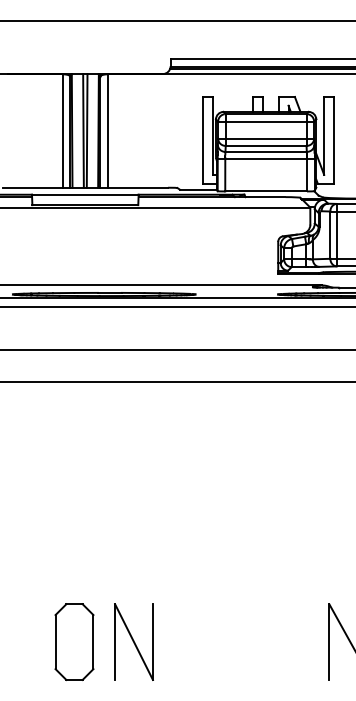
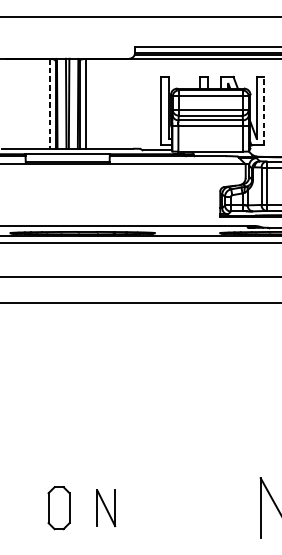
line: (62, 131) -> (49, 104), solid -> dashed
line: (333, 139) -> (264, 110), solid -> dashed
part: (74, 641) -> (59, 507), size x0.7
part: (133, 641) -> (105, 507), size x0.6

